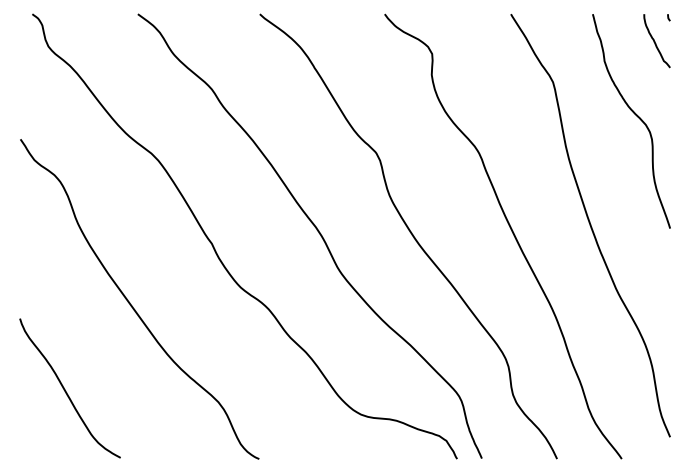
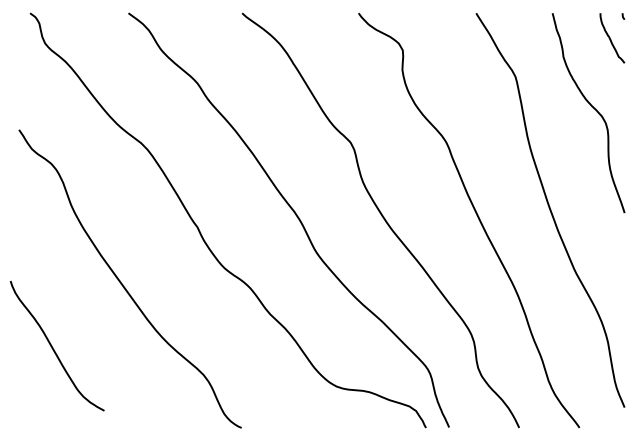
curve: (66, 389) -> (53, 347), moved

